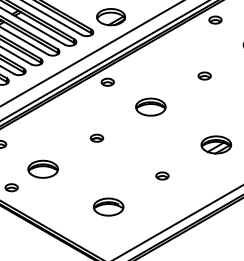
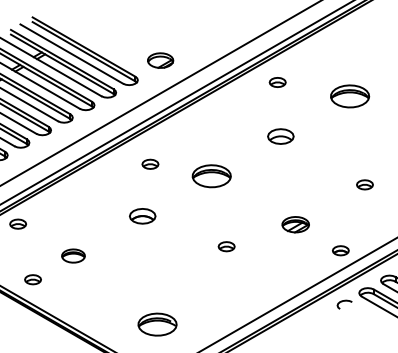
part: (110, 16) -> (160, 60), size x0.7
part: (215, 20) -> (277, 82), moved
part: (204, 75) -> (280, 135), size x1.6
part: (107, 81) -> (150, 163), moved
part: (96, 137) -> (142, 215), size x1.6
part: (216, 144) -> (295, 224), size x0.7
part: (43, 168) -> (73, 255), size x0.6
part: (162, 175) -> (226, 246), moved
part: (108, 207) -> (157, 324), moved

